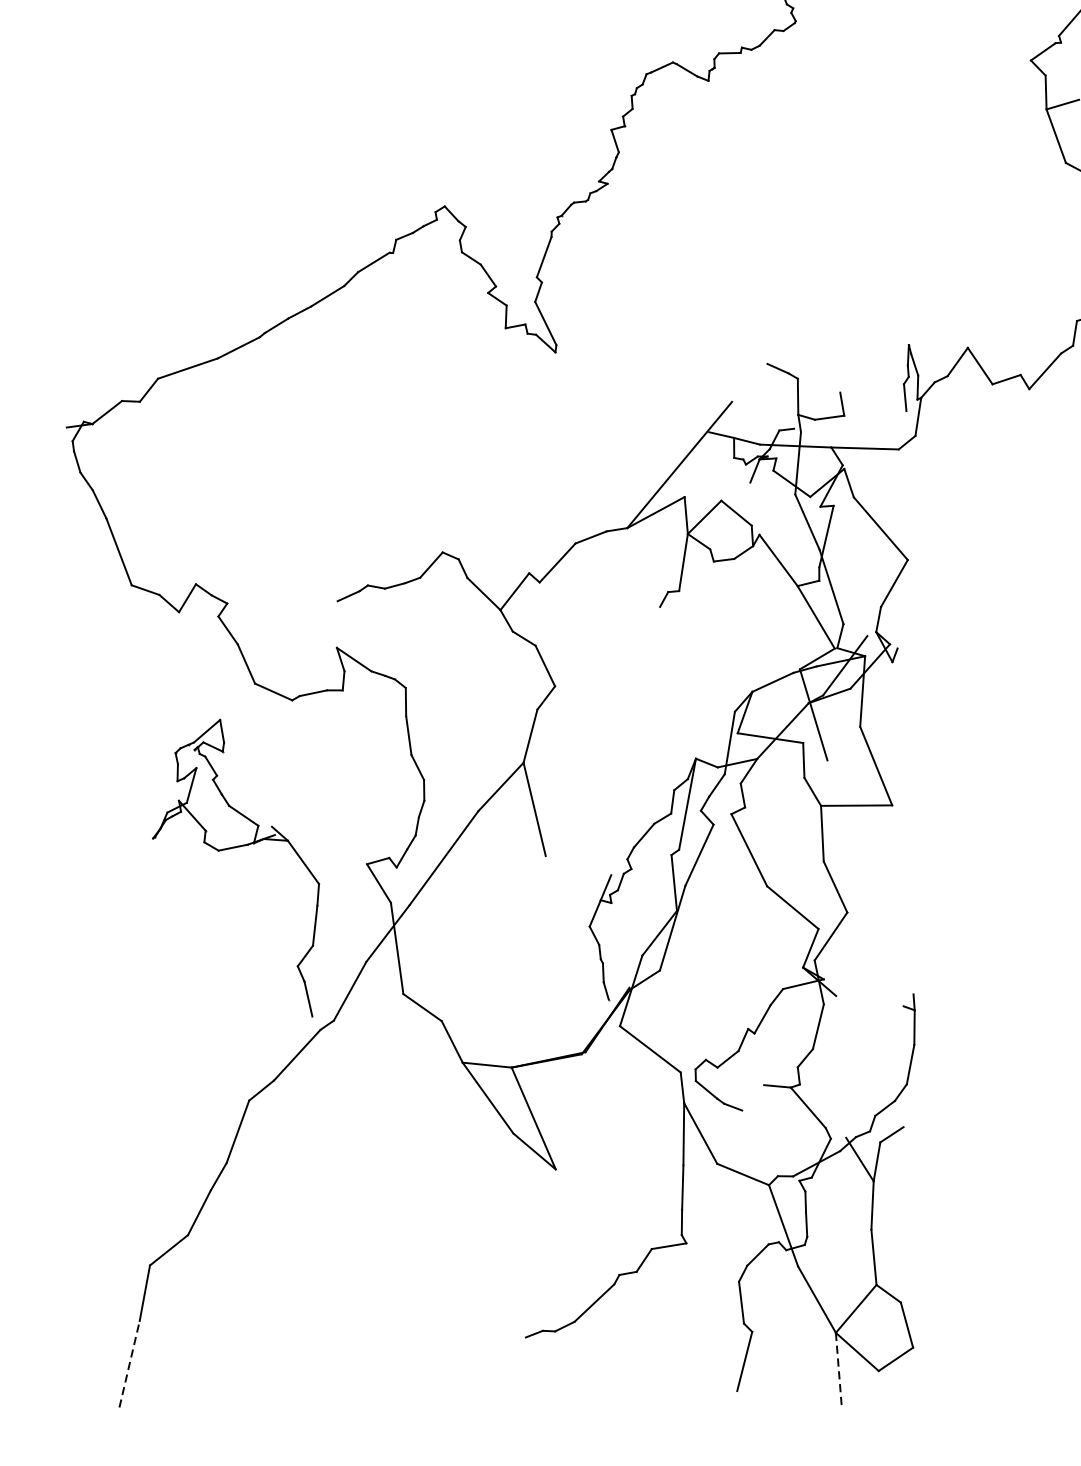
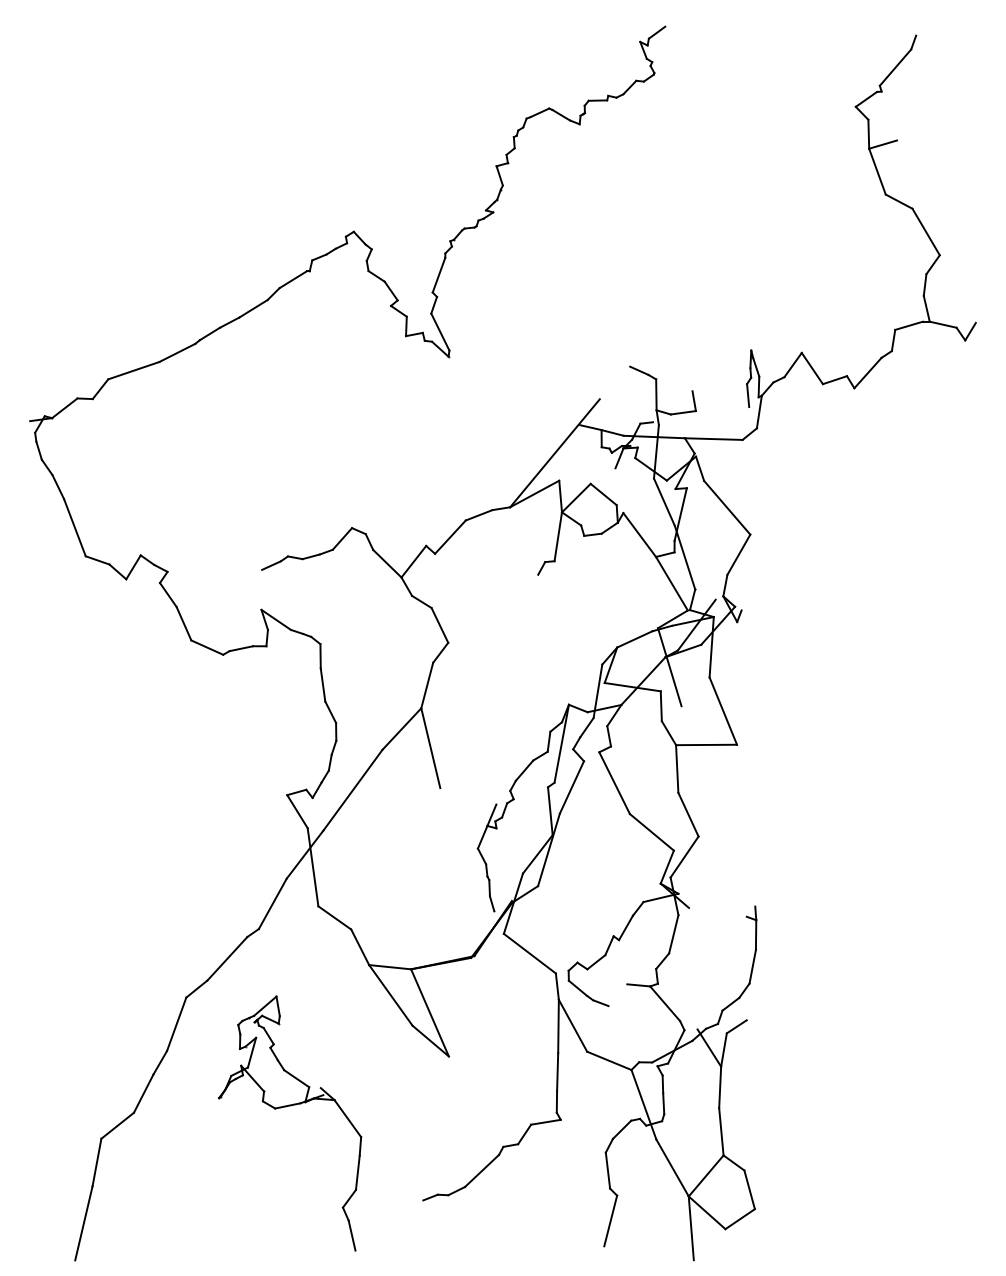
part: (231, 849) -> (286, 1107), moved
line: (130, 1363) -> (84, 1222), dashed -> solid
line: (839, 1370) -> (691, 1228), dashed -> solid

